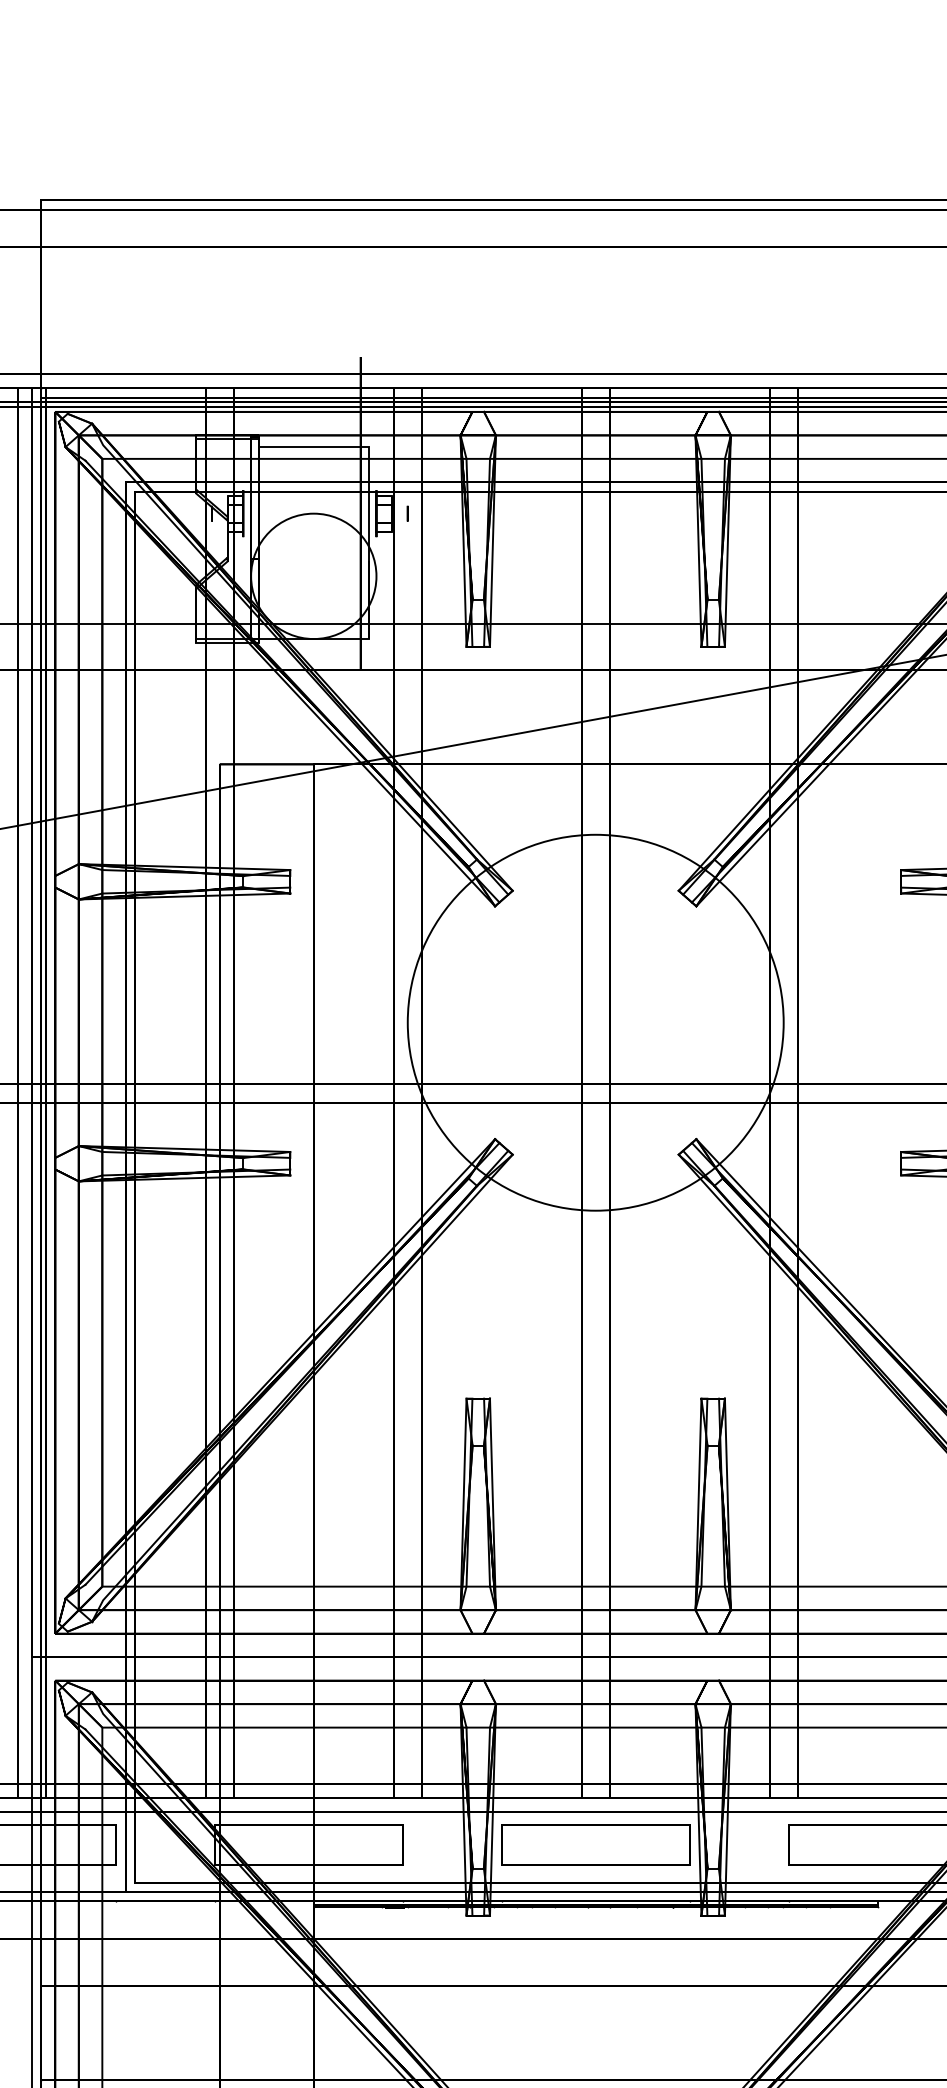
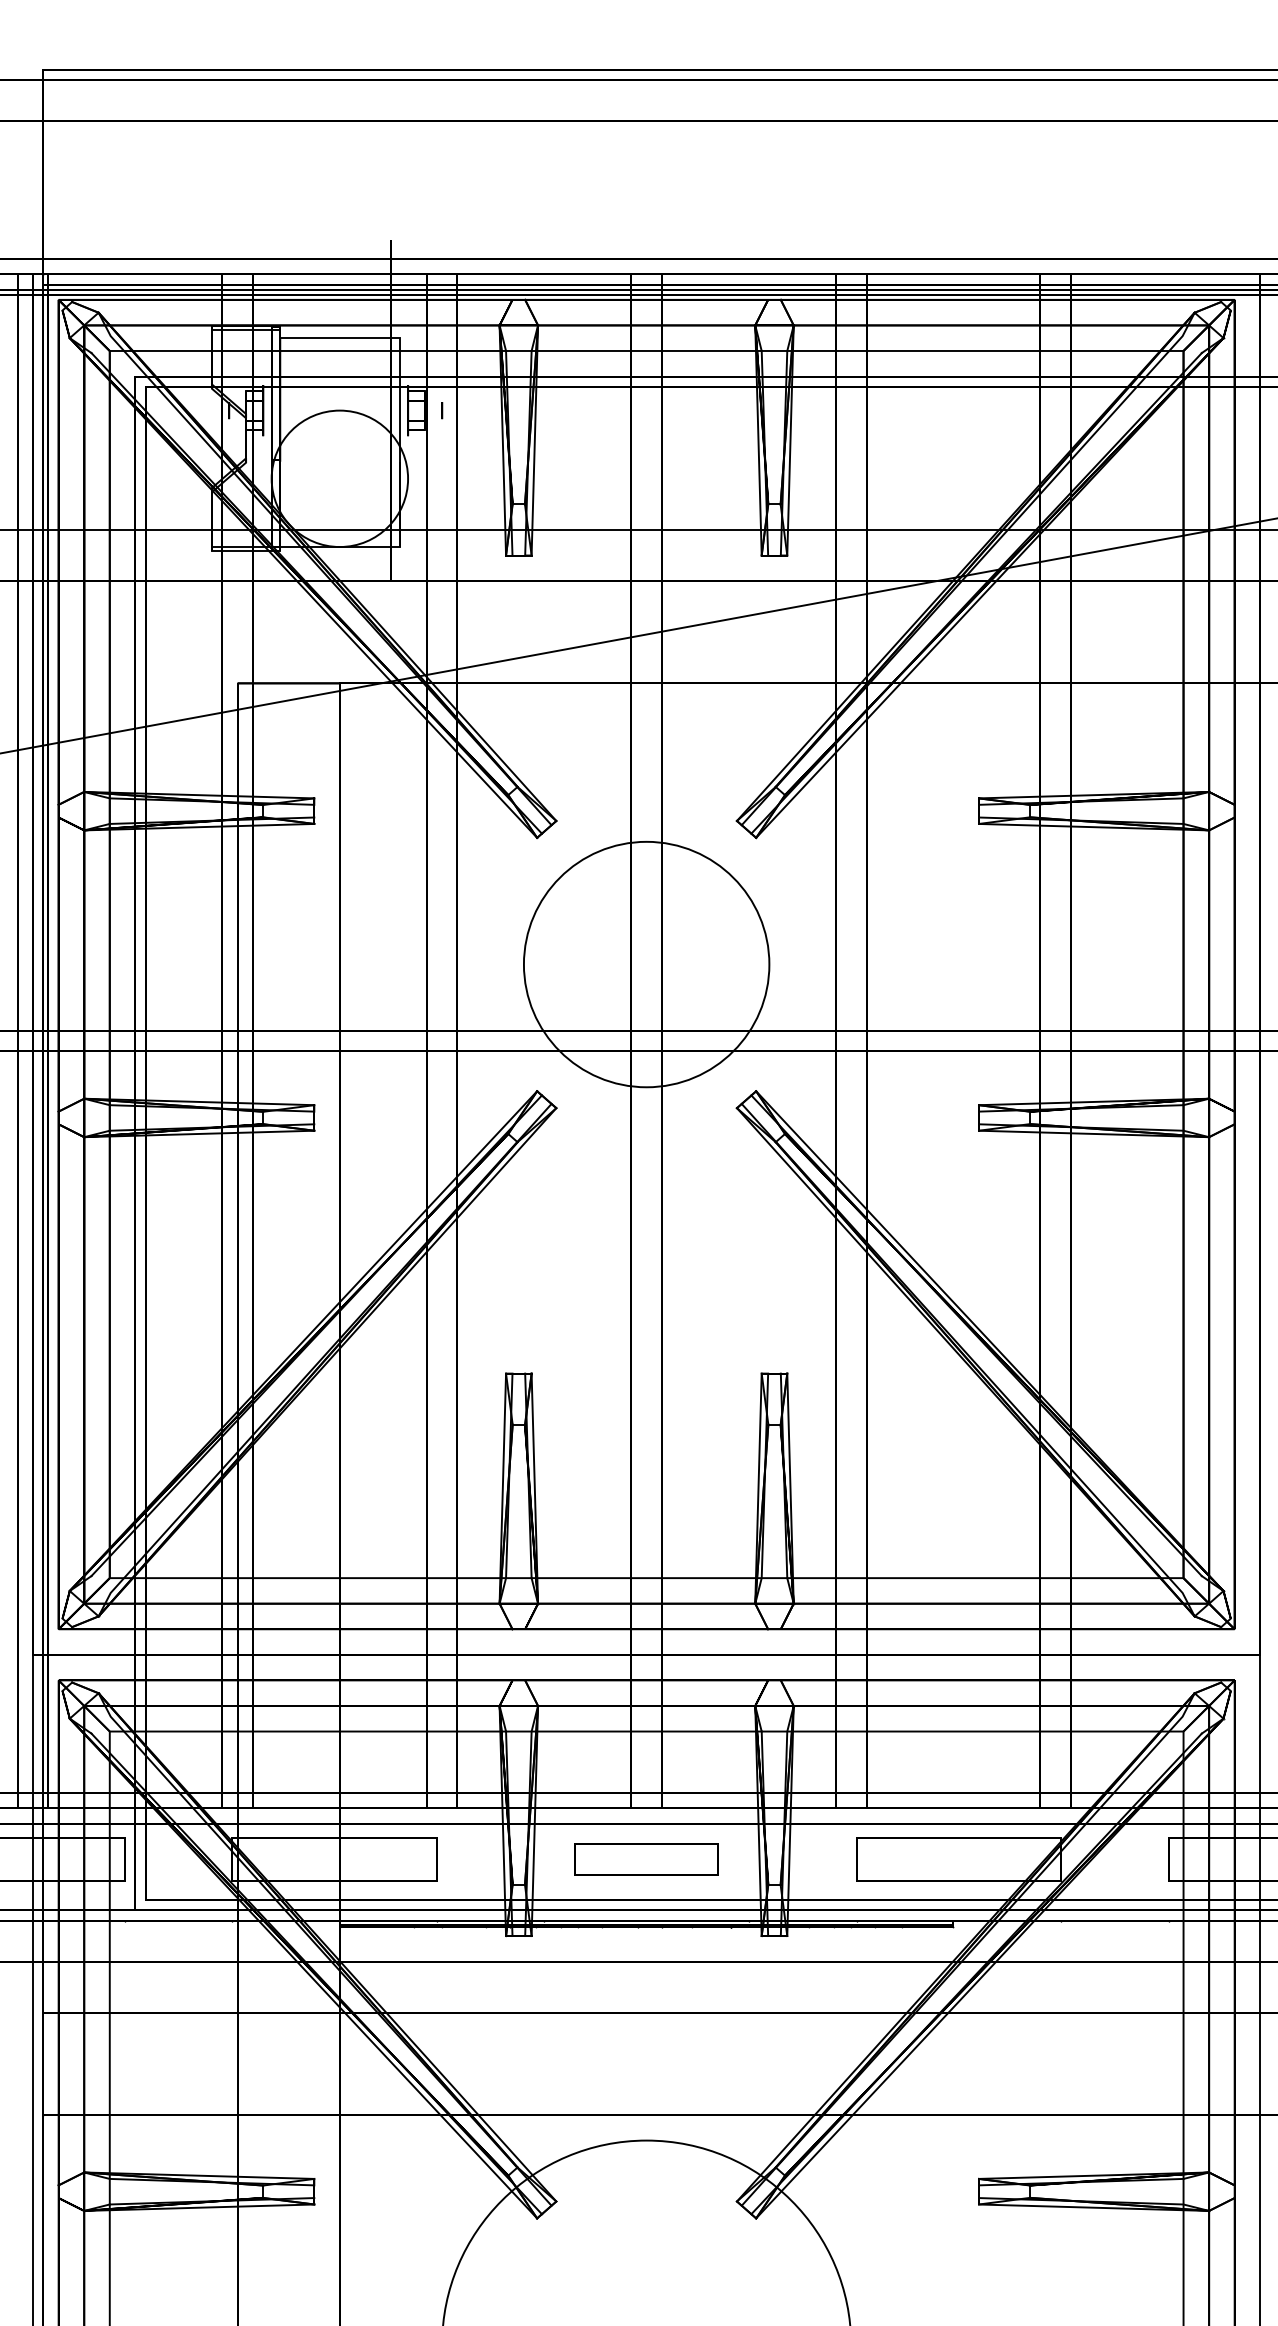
circle: (595, 1022) -> (646, 964), size x0.6
part: (595, 1845) -> (646, 1859), size x0.7

